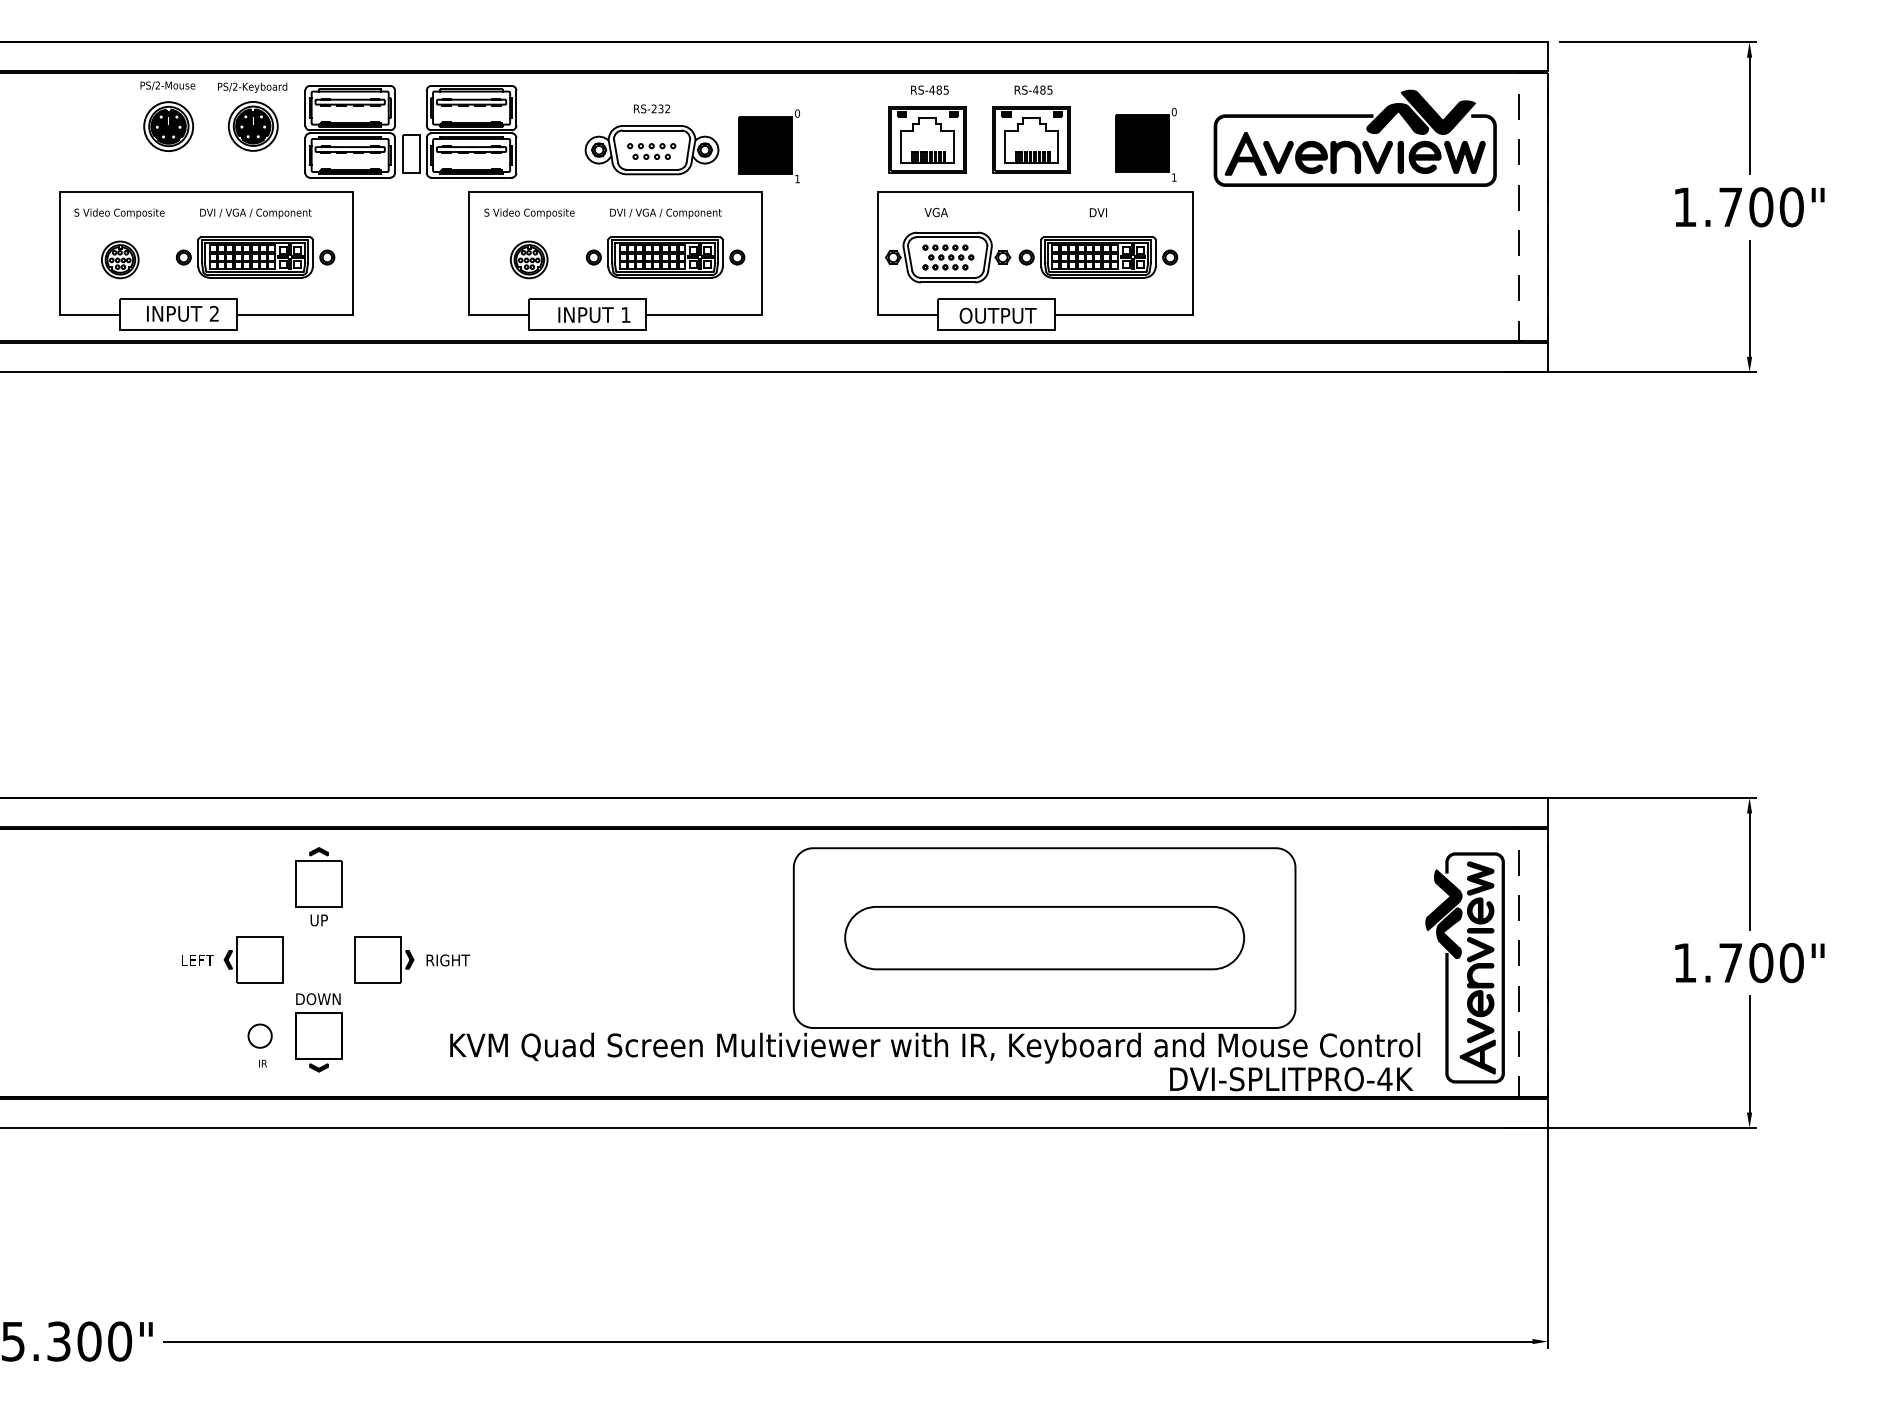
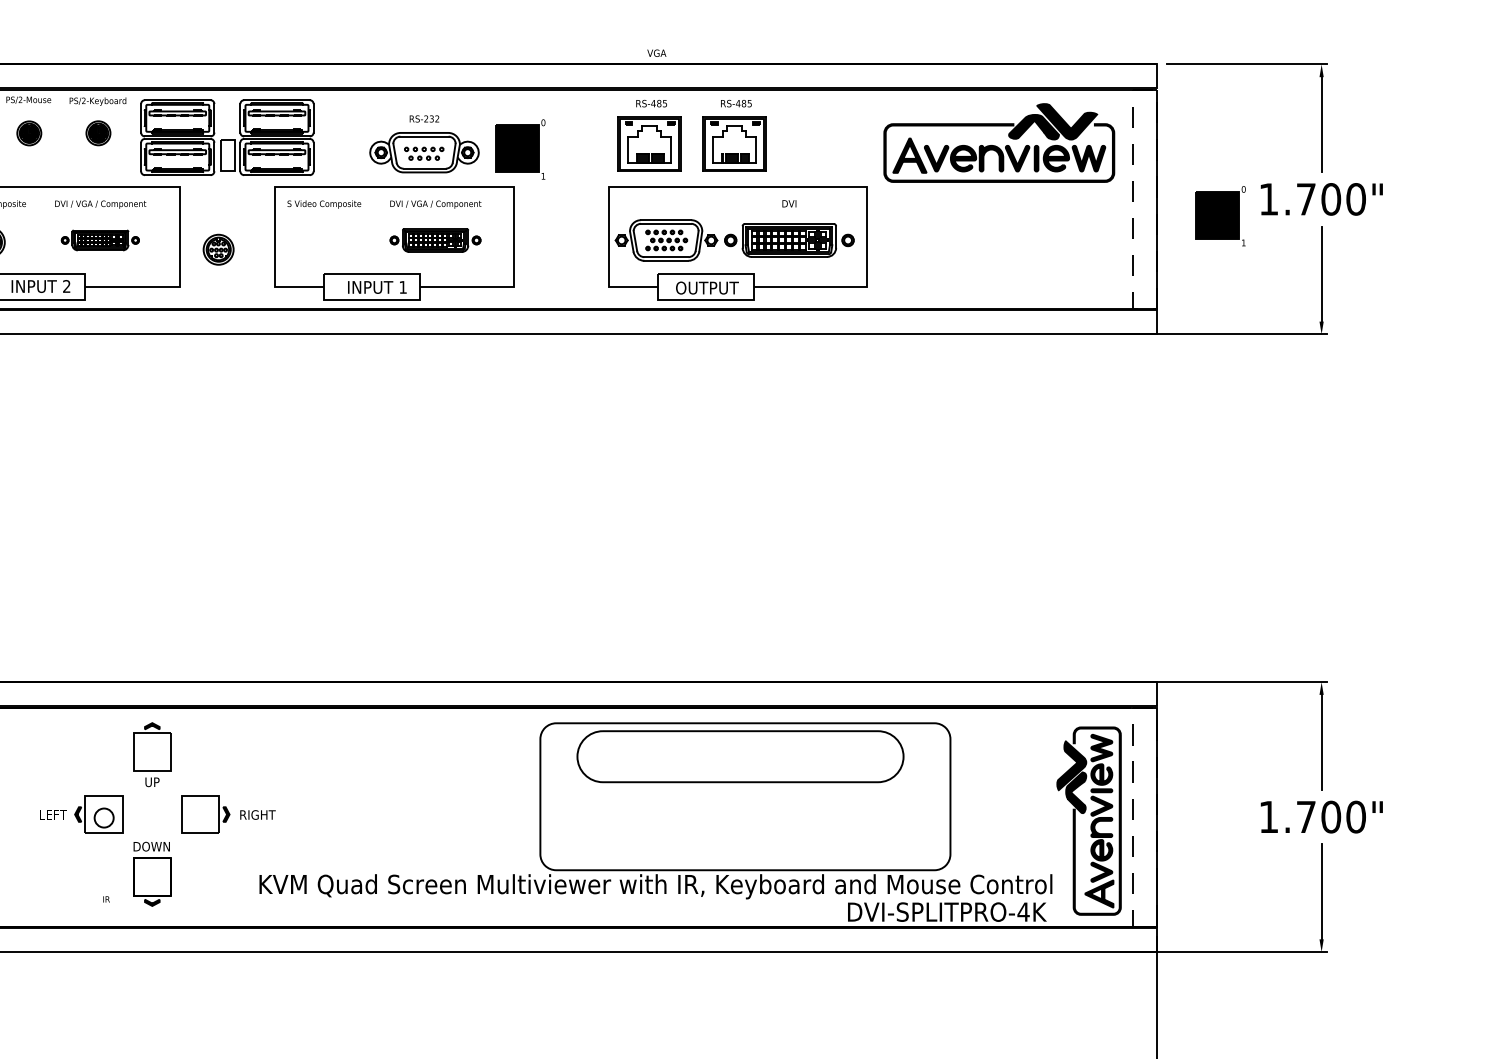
part: (168, 126) -> (29, 133), size x0.6
part: (252, 126) -> (97, 133), size x0.6
part: (1145, 144) -> (1220, 215), moved
text: (935, 212) -> (656, 53), moved
part: (255, 257) -> (100, 240), size x0.6
part: (665, 257) -> (435, 240), size x0.7
part: (529, 259) -> (218, 249), moved
part: (1044, 938) -> (740, 757), moved
circle: (259, 1035) -> (103, 817), moved

